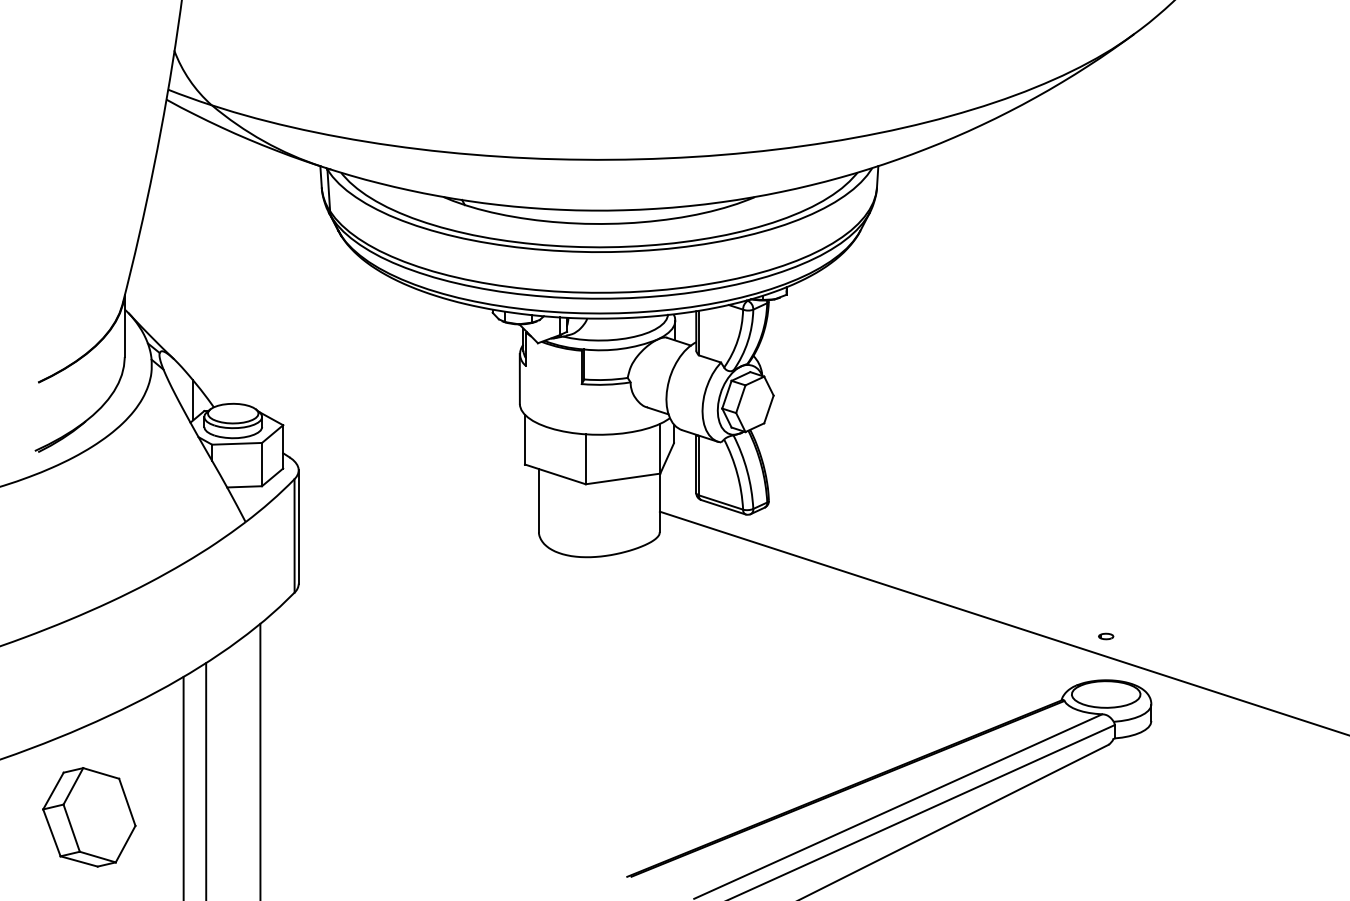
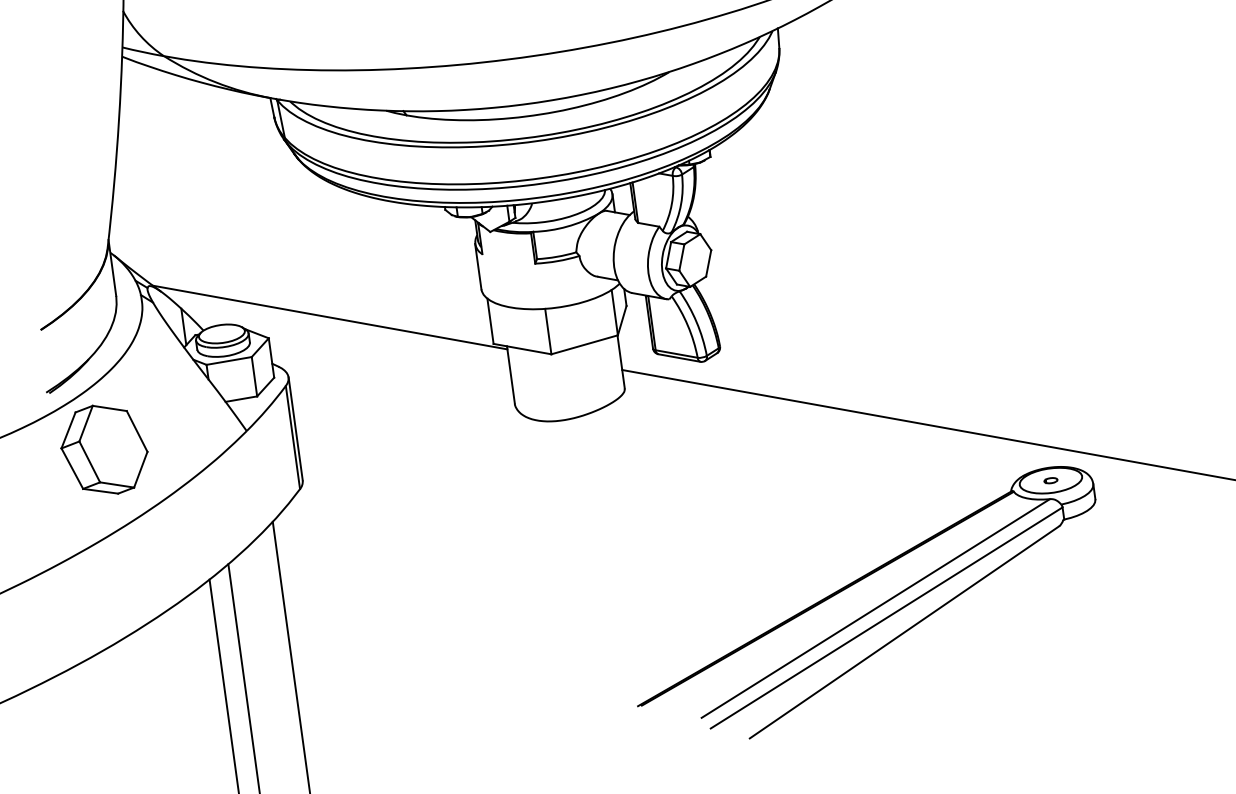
line: (352, 411) -> (330, 317), added
part: (1106, 636) -> (1051, 480), moved
part: (89, 817) -> (104, 449), moved

